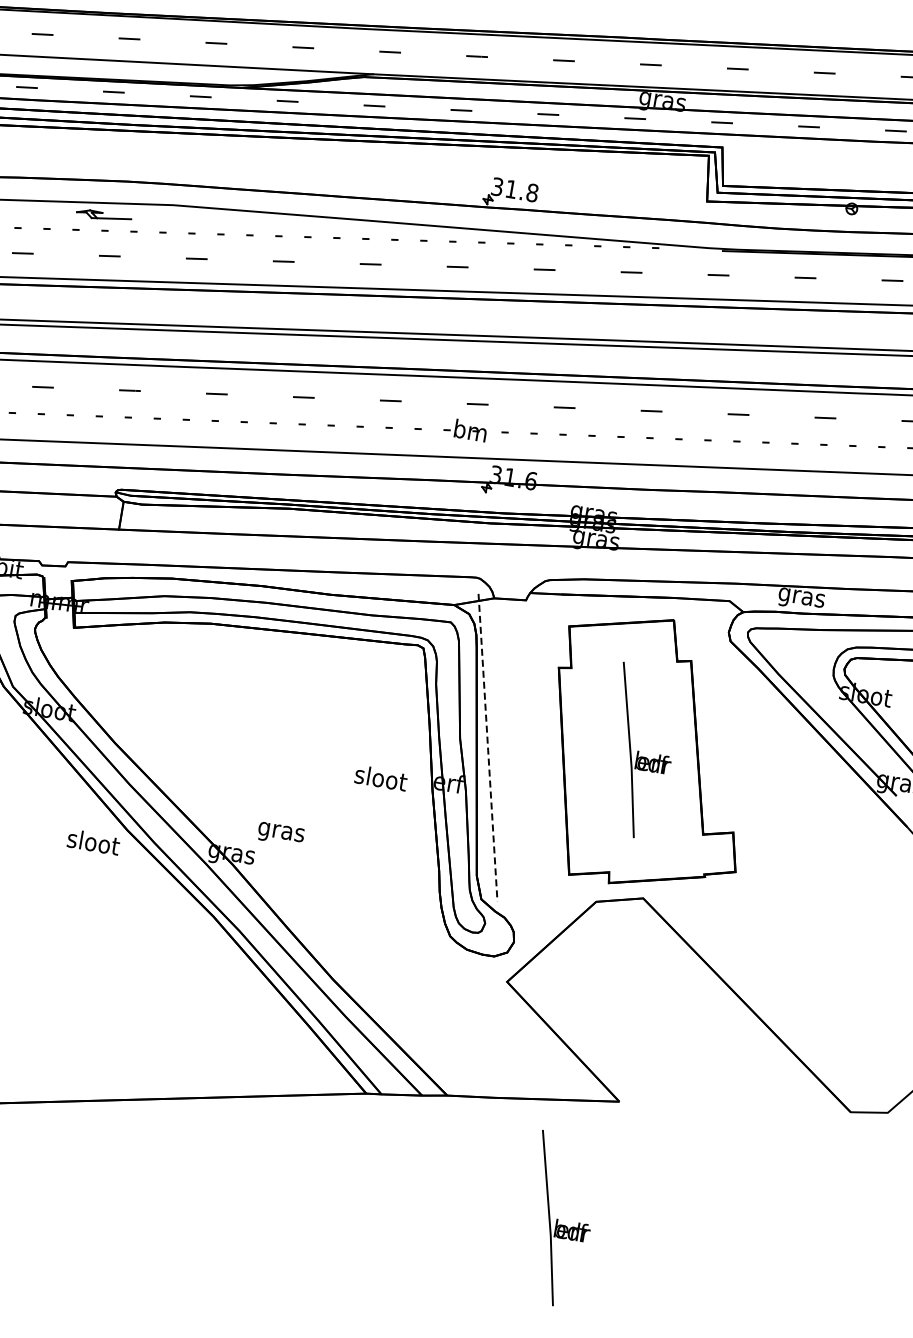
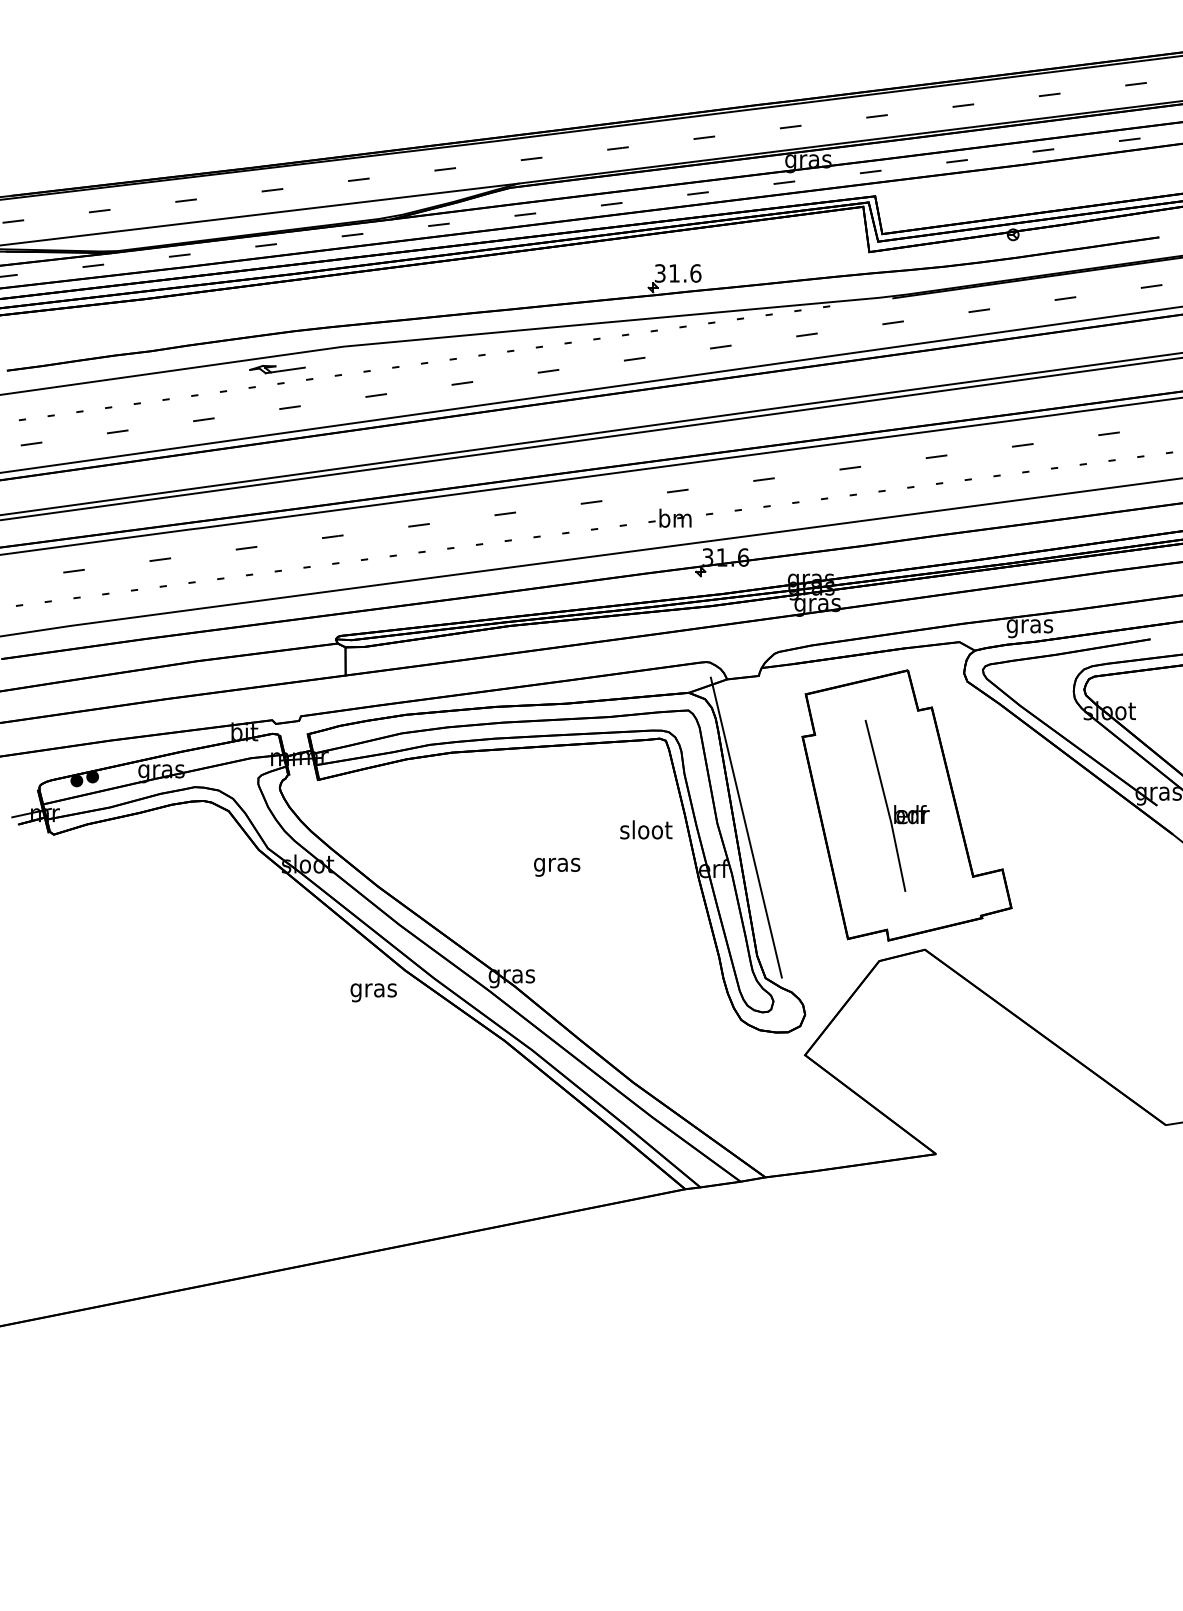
text: (532, 192) -> (695, 273), 31.8 -> 31.6
line: (487, 748) -> (746, 828), dashed -> solid
text: (381, 777) -> (646, 829), moved
text: (281, 833) -> (557, 866), moved
text: (92, 844) -> (373, 990), sloot -> gras
part: (558, 1219) -> (896, 1280), removed

